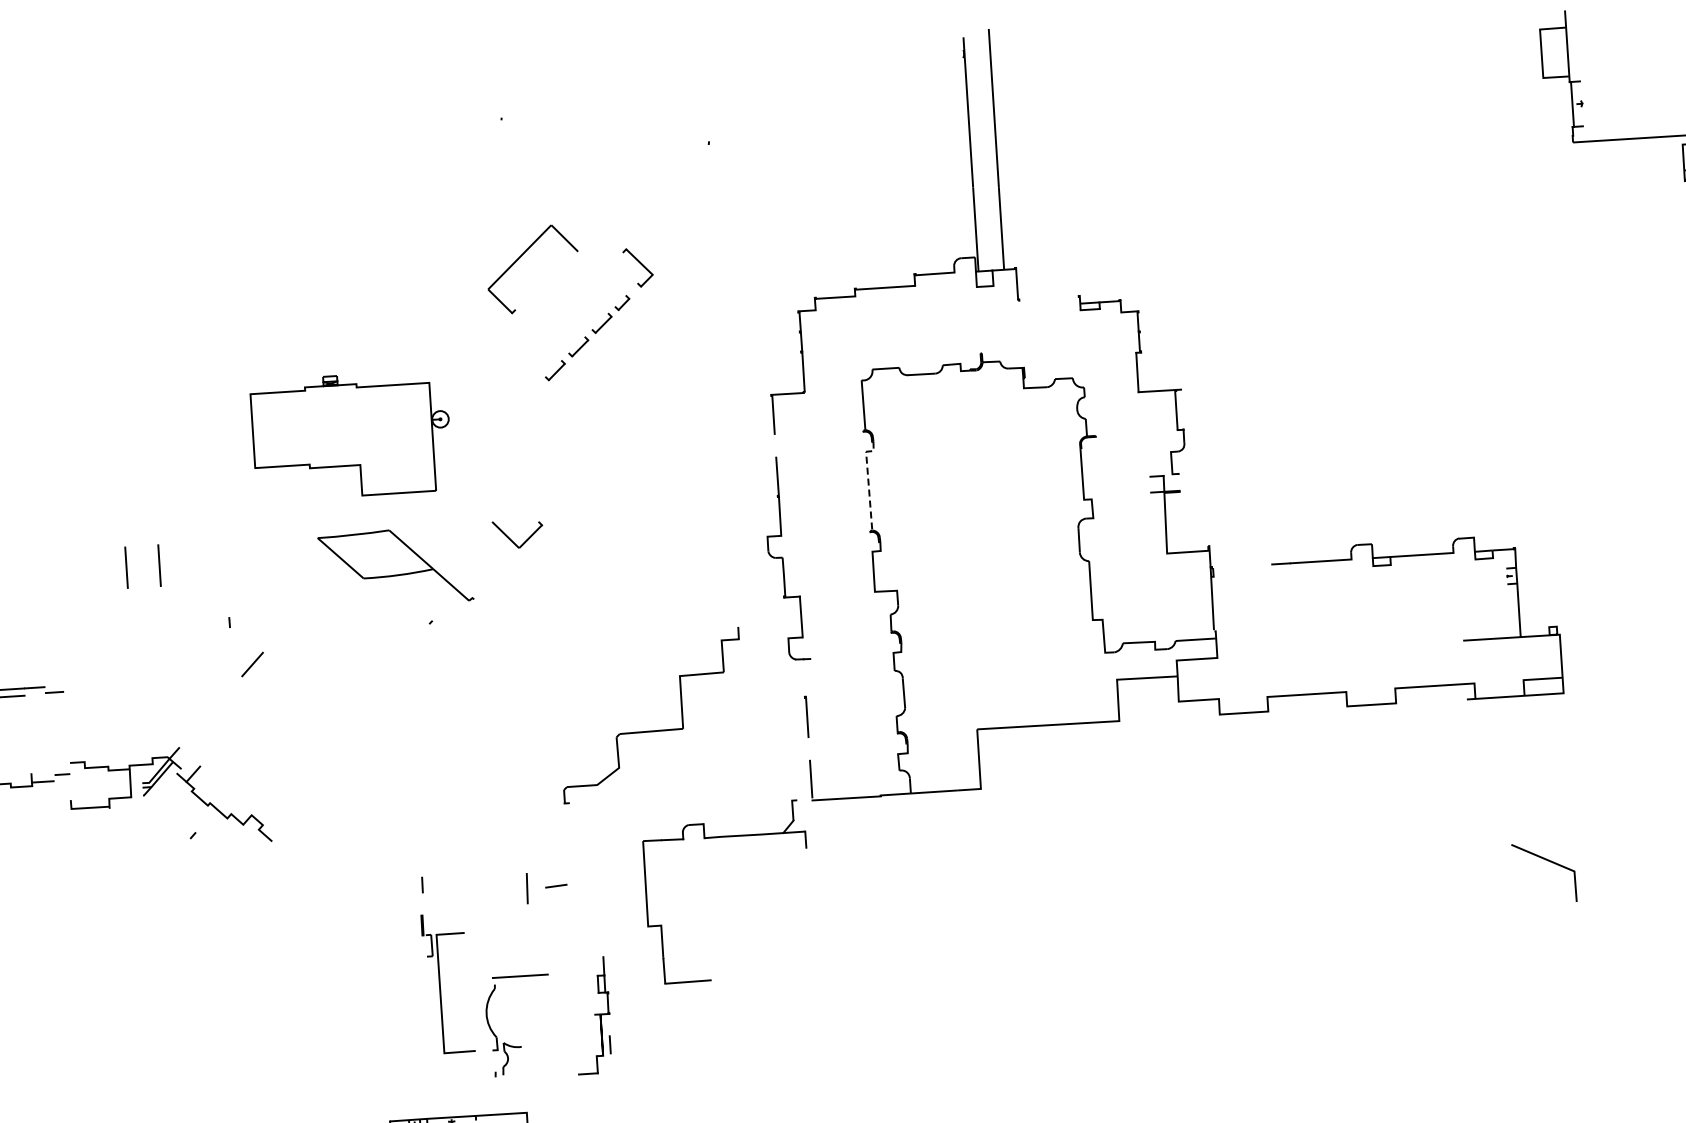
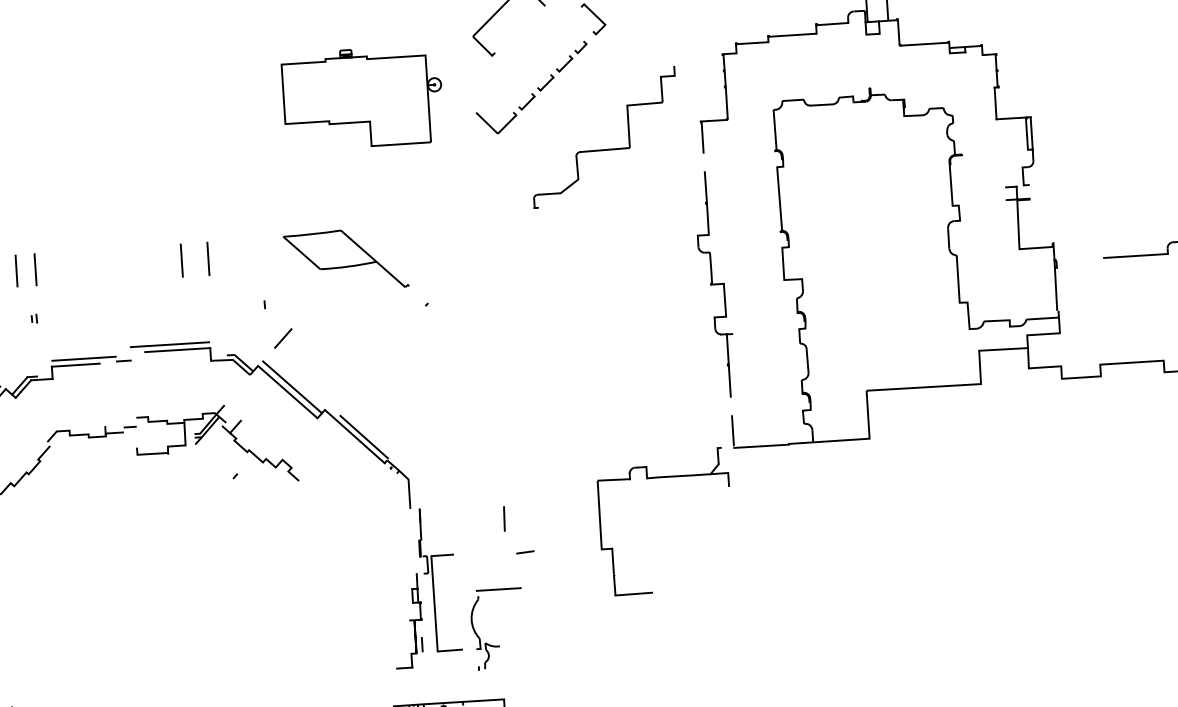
line: (1048, 298) -> (923, 43), added
line: (1182, 409) -> (1031, 133), added
part: (349, 435) -> (361, 97), moved
line: (868, 481) -> (779, 191), dashed -> solid
part: (511, 539) -> (491, 126), moved
part: (395, 565) -> (346, 258), moved
line: (804, 677) -> (727, 348), added
part: (651, 730) -> (604, 149), moved
part: (262, 736) -> (291, 396), added
line: (556, 885) -> (525, 551), moved
line: (422, 895) -> (420, 524), added
part: (594, 1015) -> (409, 621), moved

